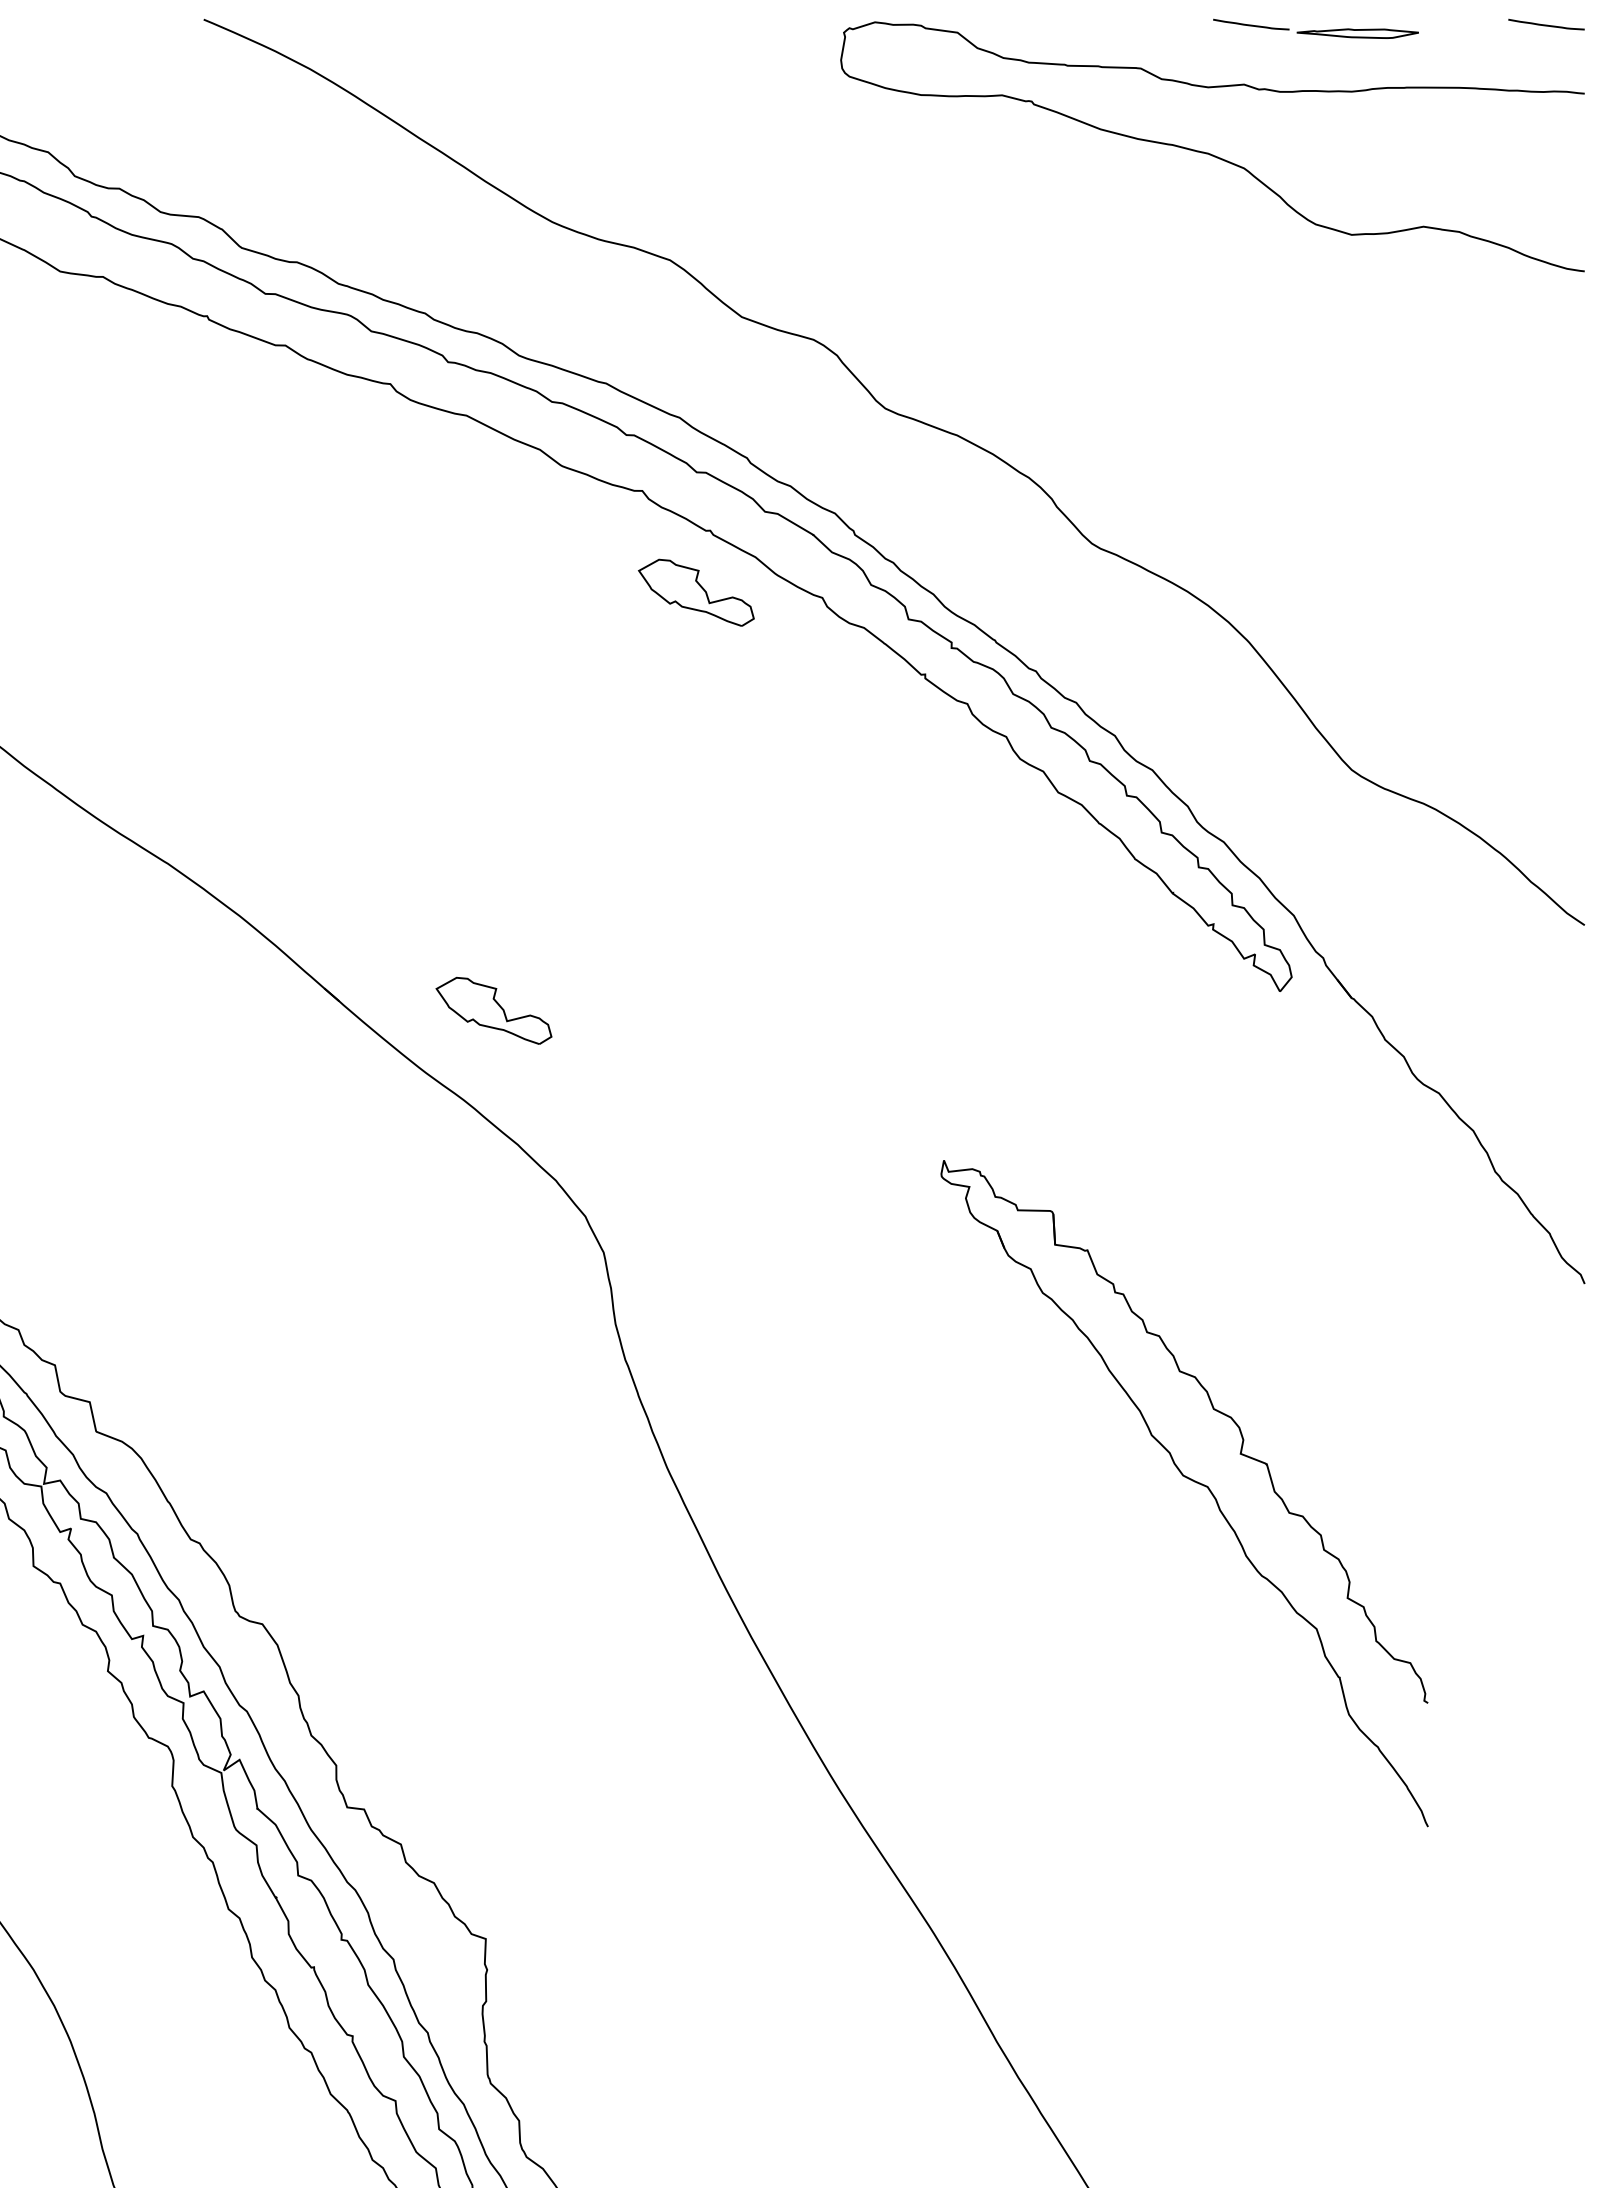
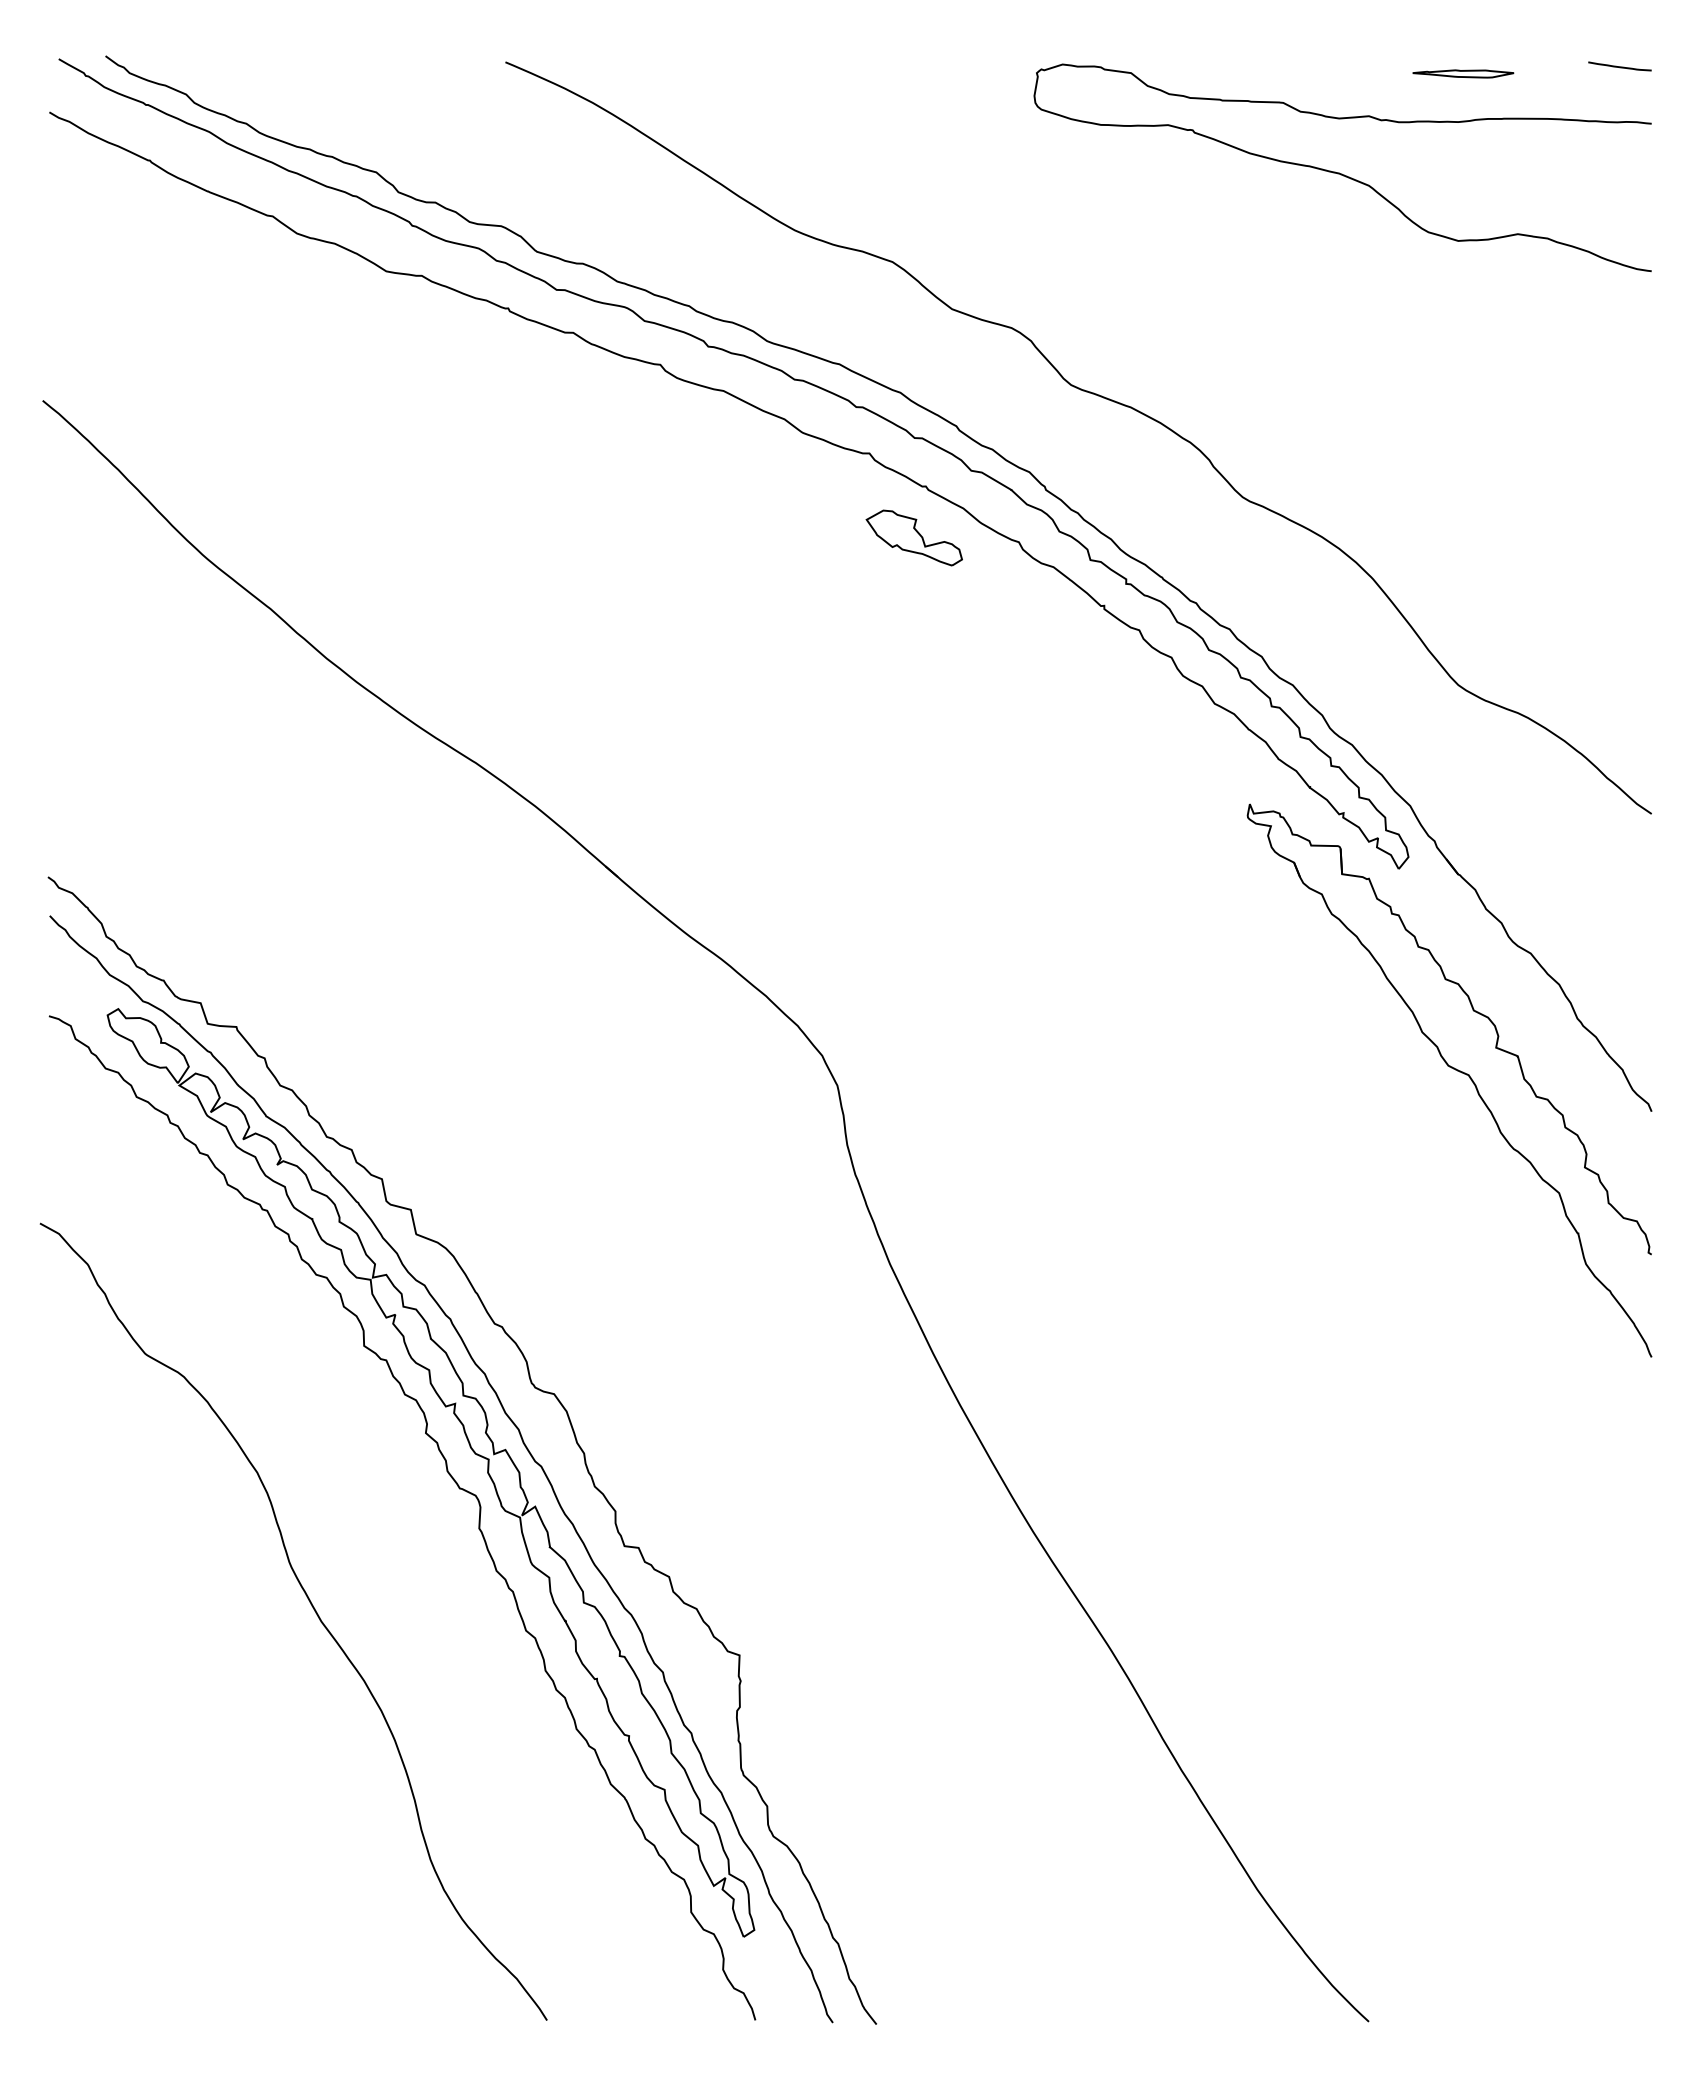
line: (1250, 24) -> (1374, 66), removed
part: (492, 1010) -> (745, 884), removed
part: (1191, 1481) -> (1455, 1070), moved

